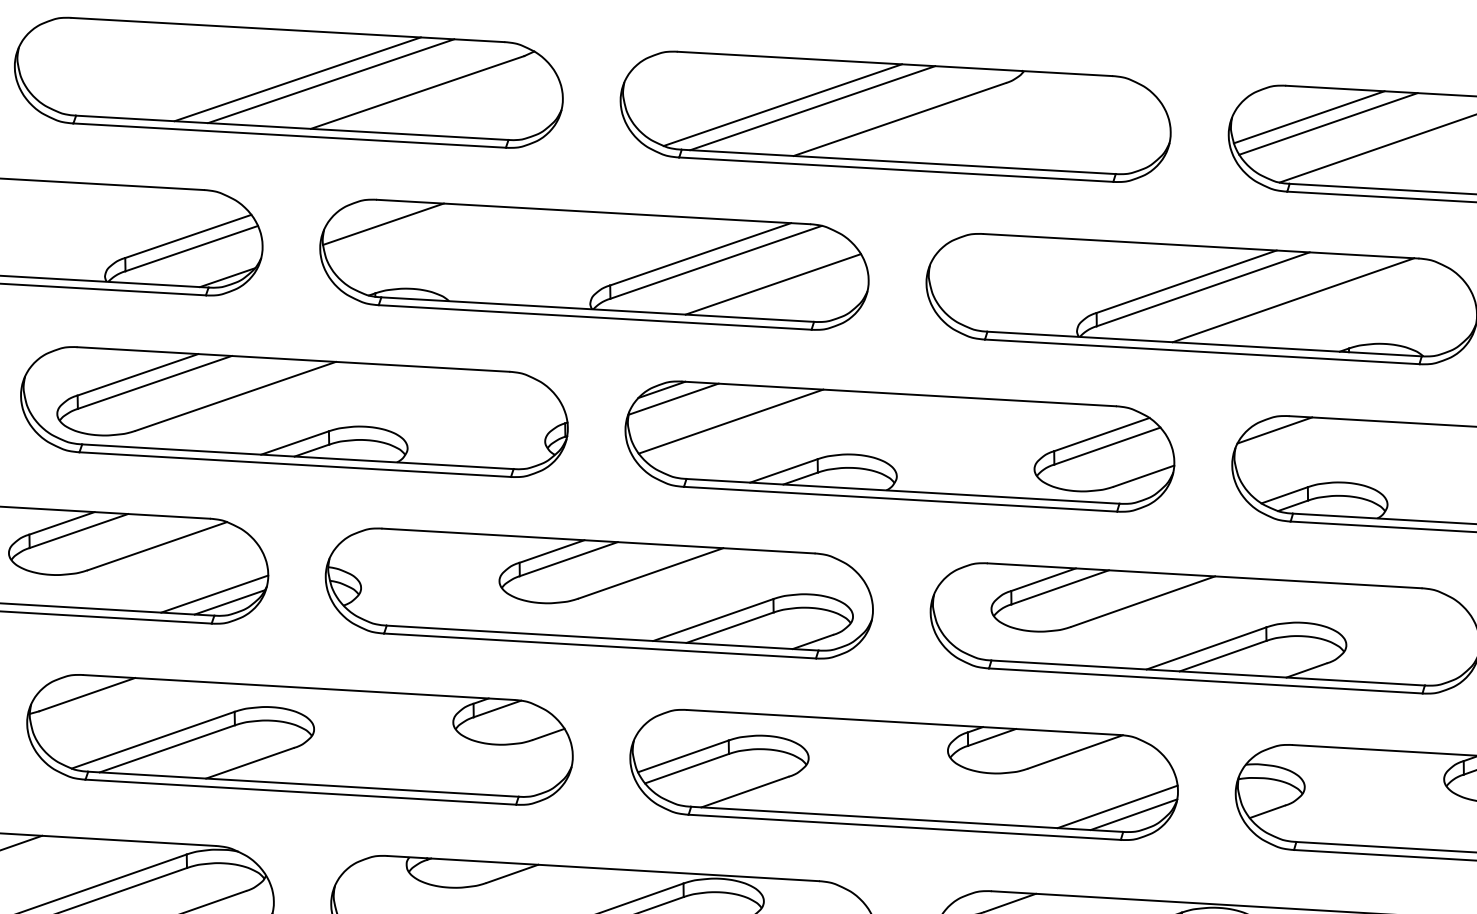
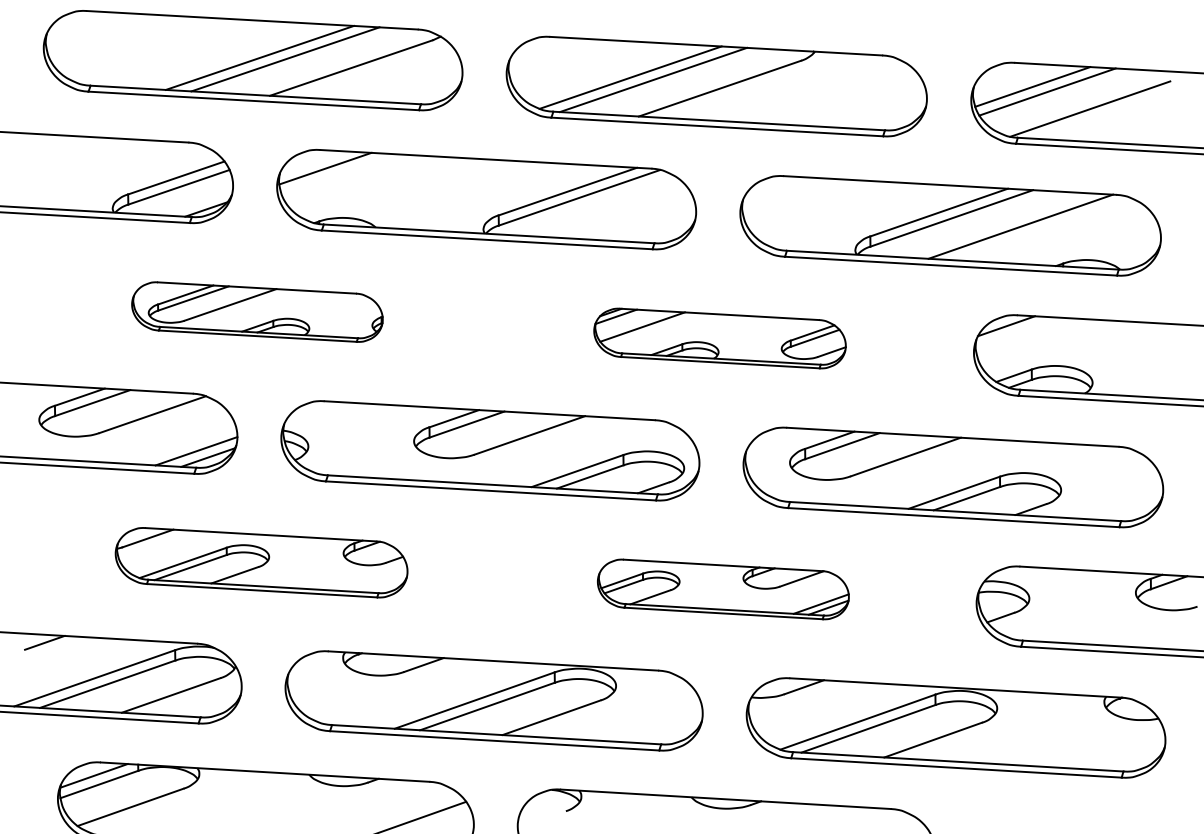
line: (773, 284) -> (623, 214), removed
part: (294, 411) -> (257, 311), size x0.6
part: (899, 446) -> (719, 338), size x0.6
part: (299, 739) -> (261, 562), size x0.7
part: (904, 775) -> (723, 589), size x0.6

